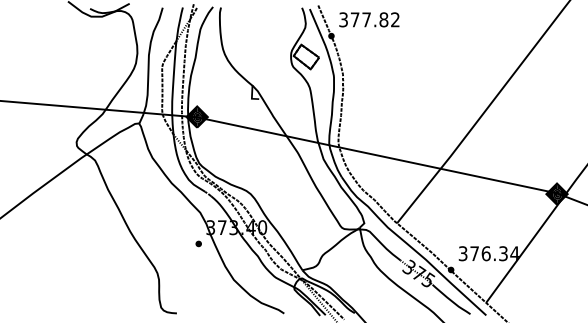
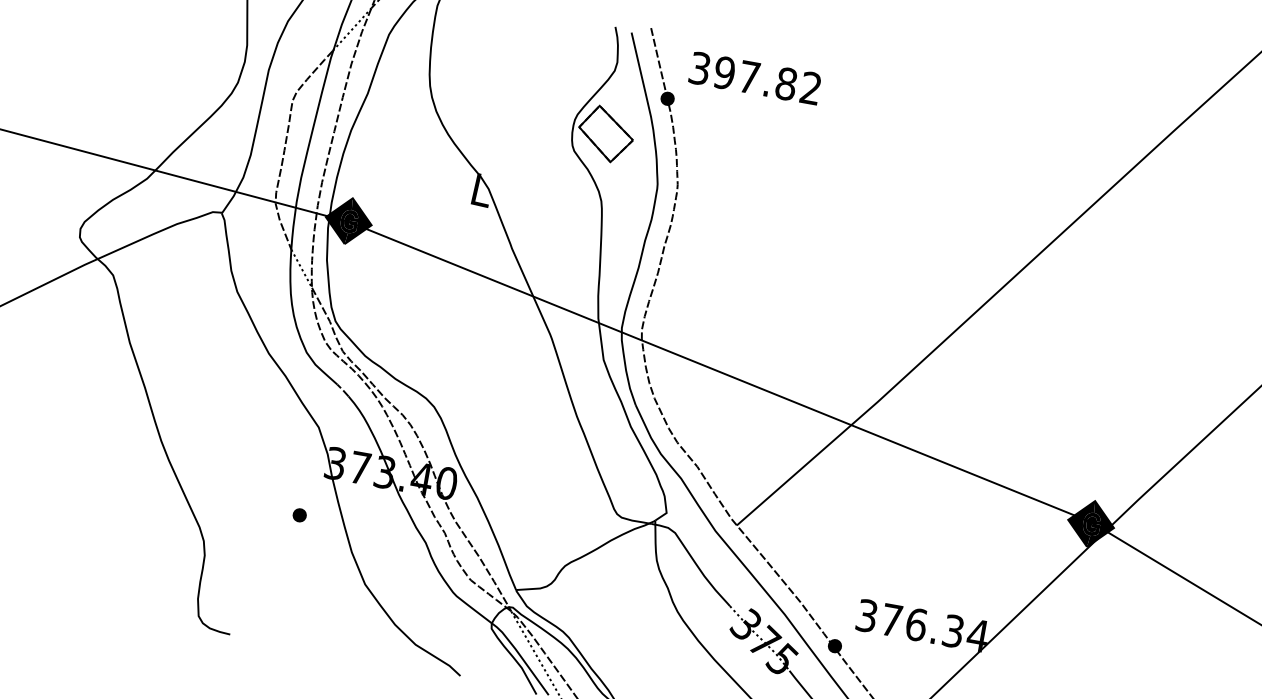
text: (354, 19) -> (723, 71), 377.82 -> 397.82
part: (198, 243) -> (299, 514), moved

